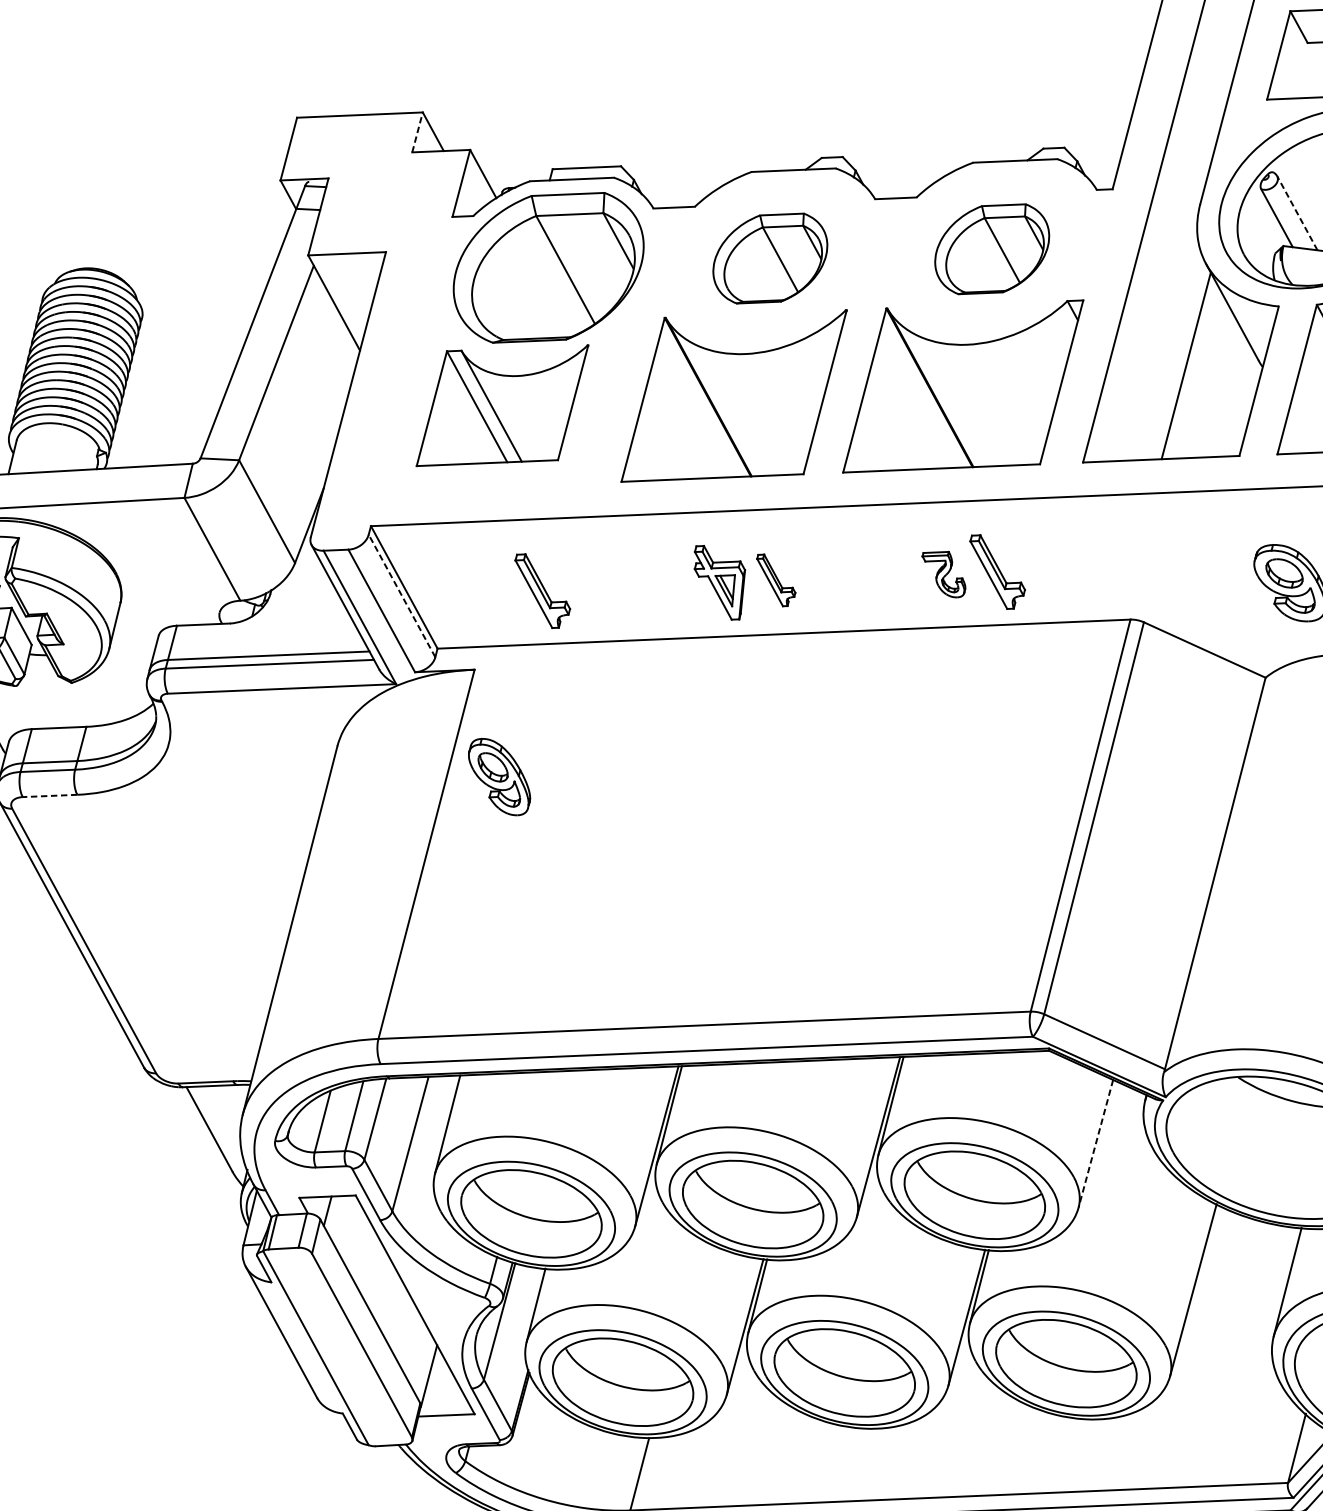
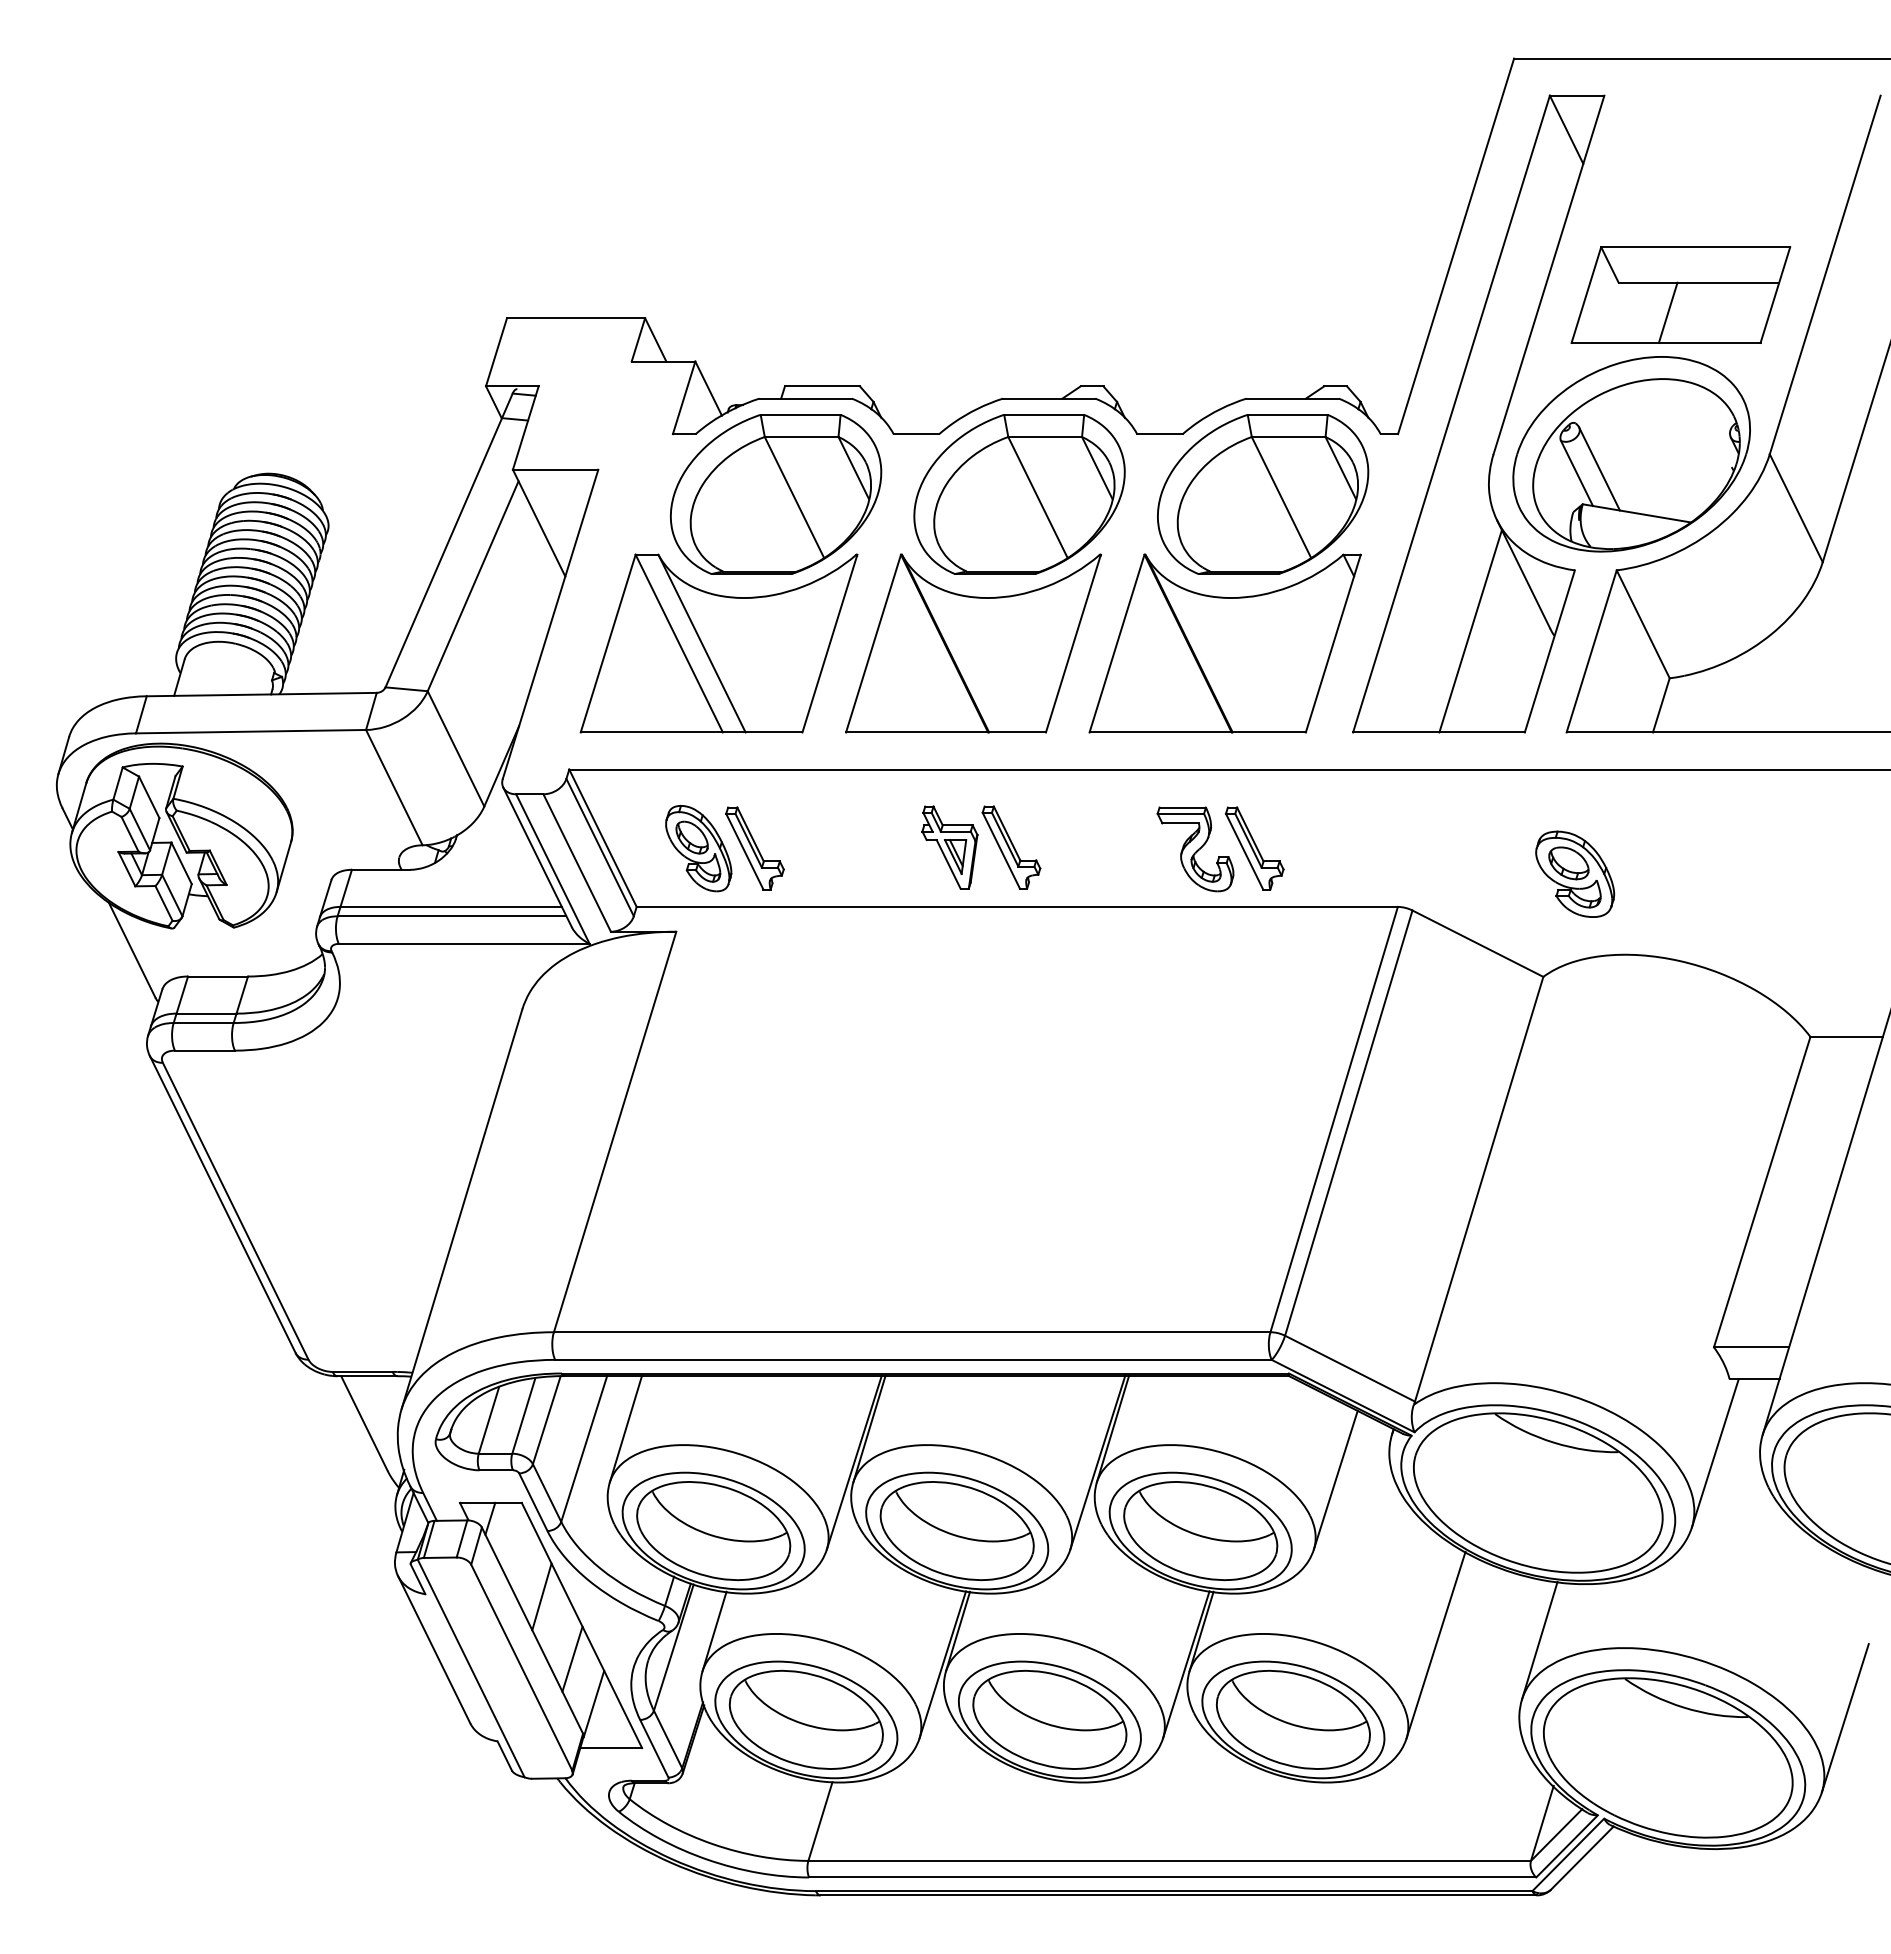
line: (417, 132) -> (638, 339), dashed -> solid
line: (1297, 212) -> (1599, 468), dashed -> solid
part: (992, 249) -> (1263, 494), size x1.67
part: (770, 258) -> (1019, 494), size x1.67
part: (502, 405) -> (718, 643), size x1.43
part: (944, 575) -> (1195, 849), size x1.67
part: (776, 580) -> (1011, 847), size x1.43
line: (402, 595) -> (600, 847), dashed -> solid
part: (499, 776) -> (698, 848), moved
line: (49, 795) -> (204, 1050), dashed -> solid
line: (1095, 1144) -> (1335, 1480), dashed -> solid
line: (377, 1280) -> (541, 1596), added
line: (407, 1335) -> (572, 1658), added

